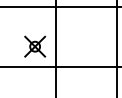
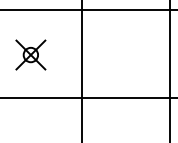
part: (35, 46) -> (31, 54), moved

